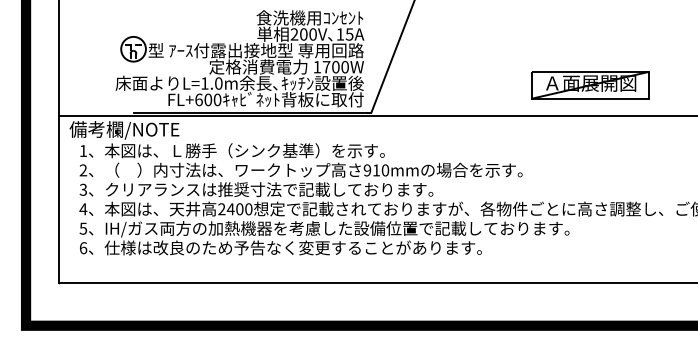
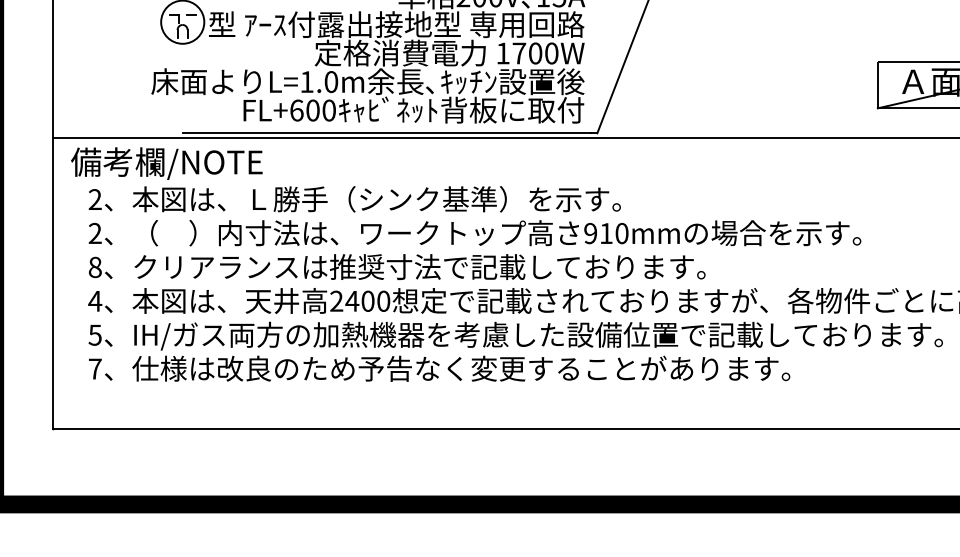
text: (83, 150) -> (95, 198), 1 -> 2
text: (83, 189) -> (95, 266), 3 -> 8
text: (83, 248) -> (95, 369), 6 -> 7

